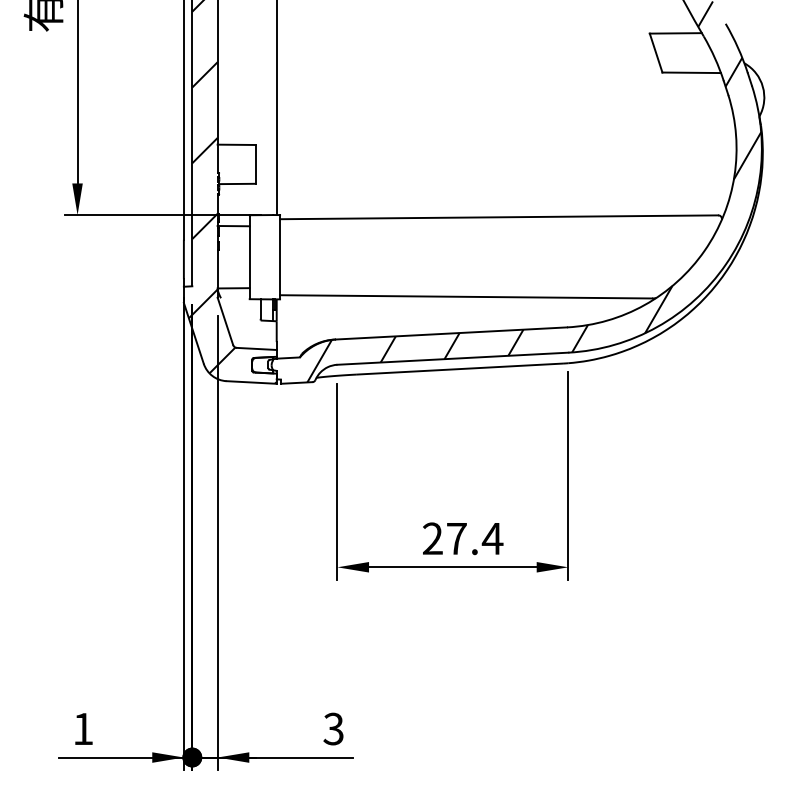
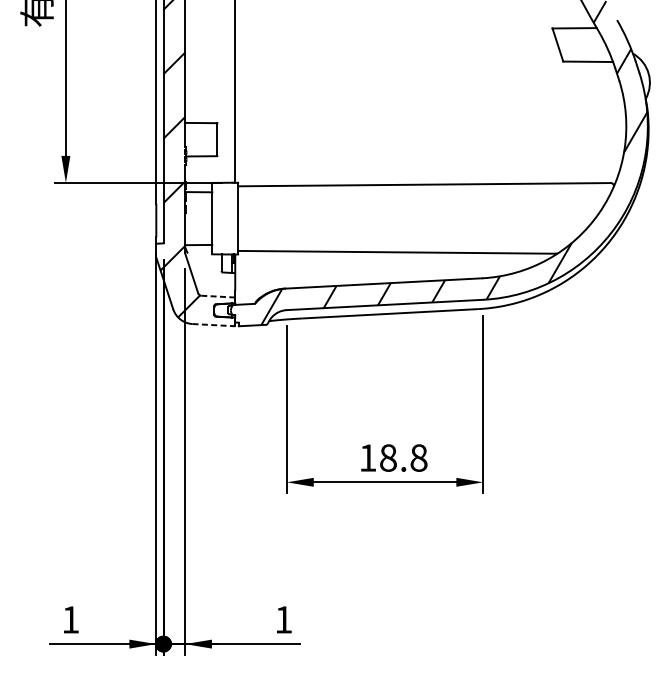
line: (256, 348) -> (218, 296), solid -> dashed
line: (252, 382) -> (214, 325), solid -> dashed
text: (463, 538) -> (394, 457), 27.4 -> 18.8
text: (333, 728) -> (283, 619), 3 -> 1

